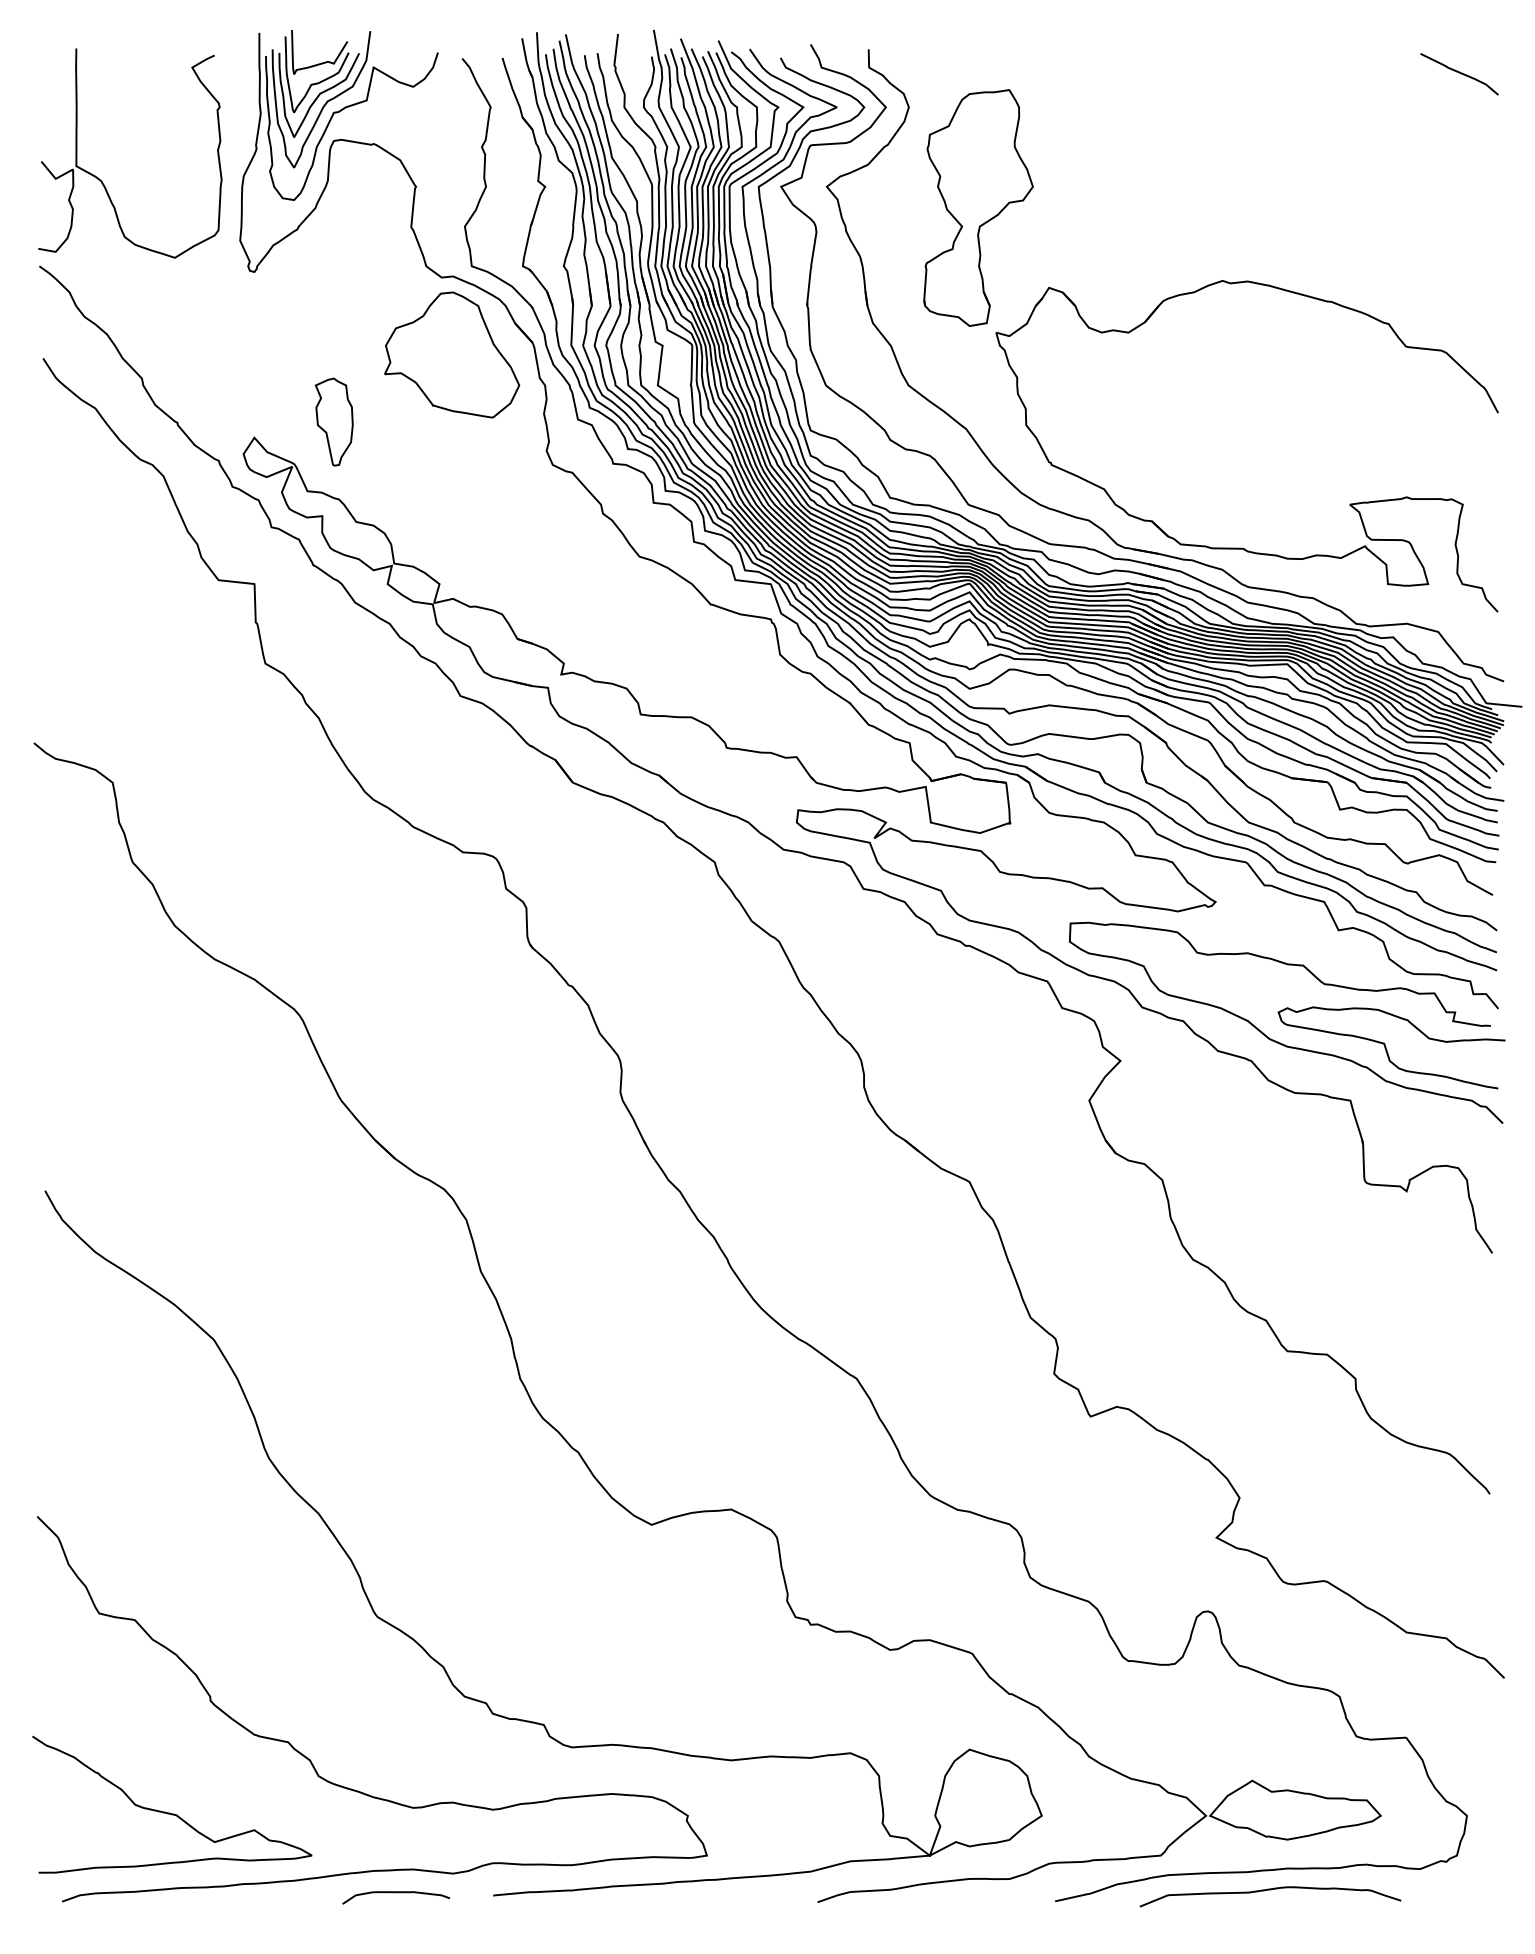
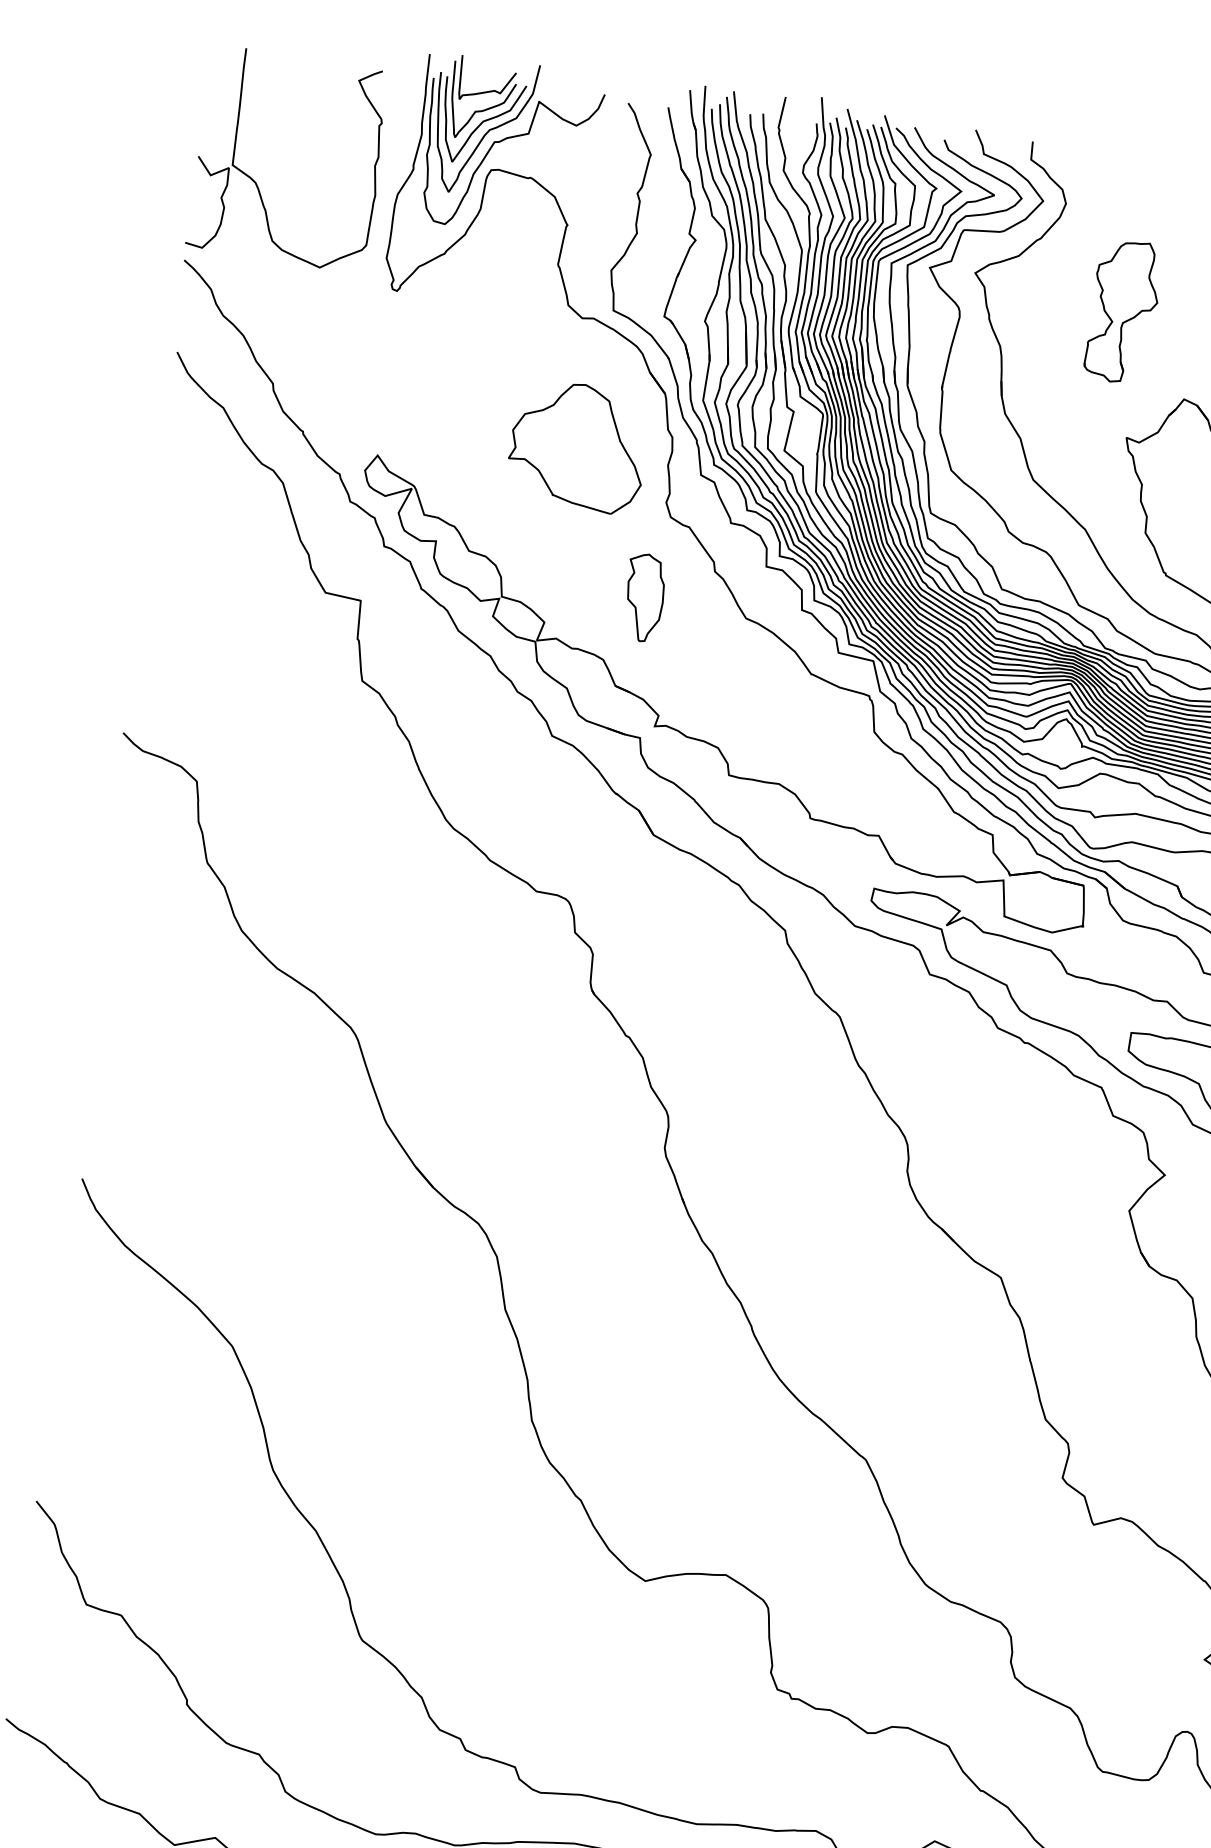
part: (978, 207) -> (1123, 311), size x0.6
part: (452, 354) -> (578, 446), moved
part: (333, 421) -> (643, 597), moved

